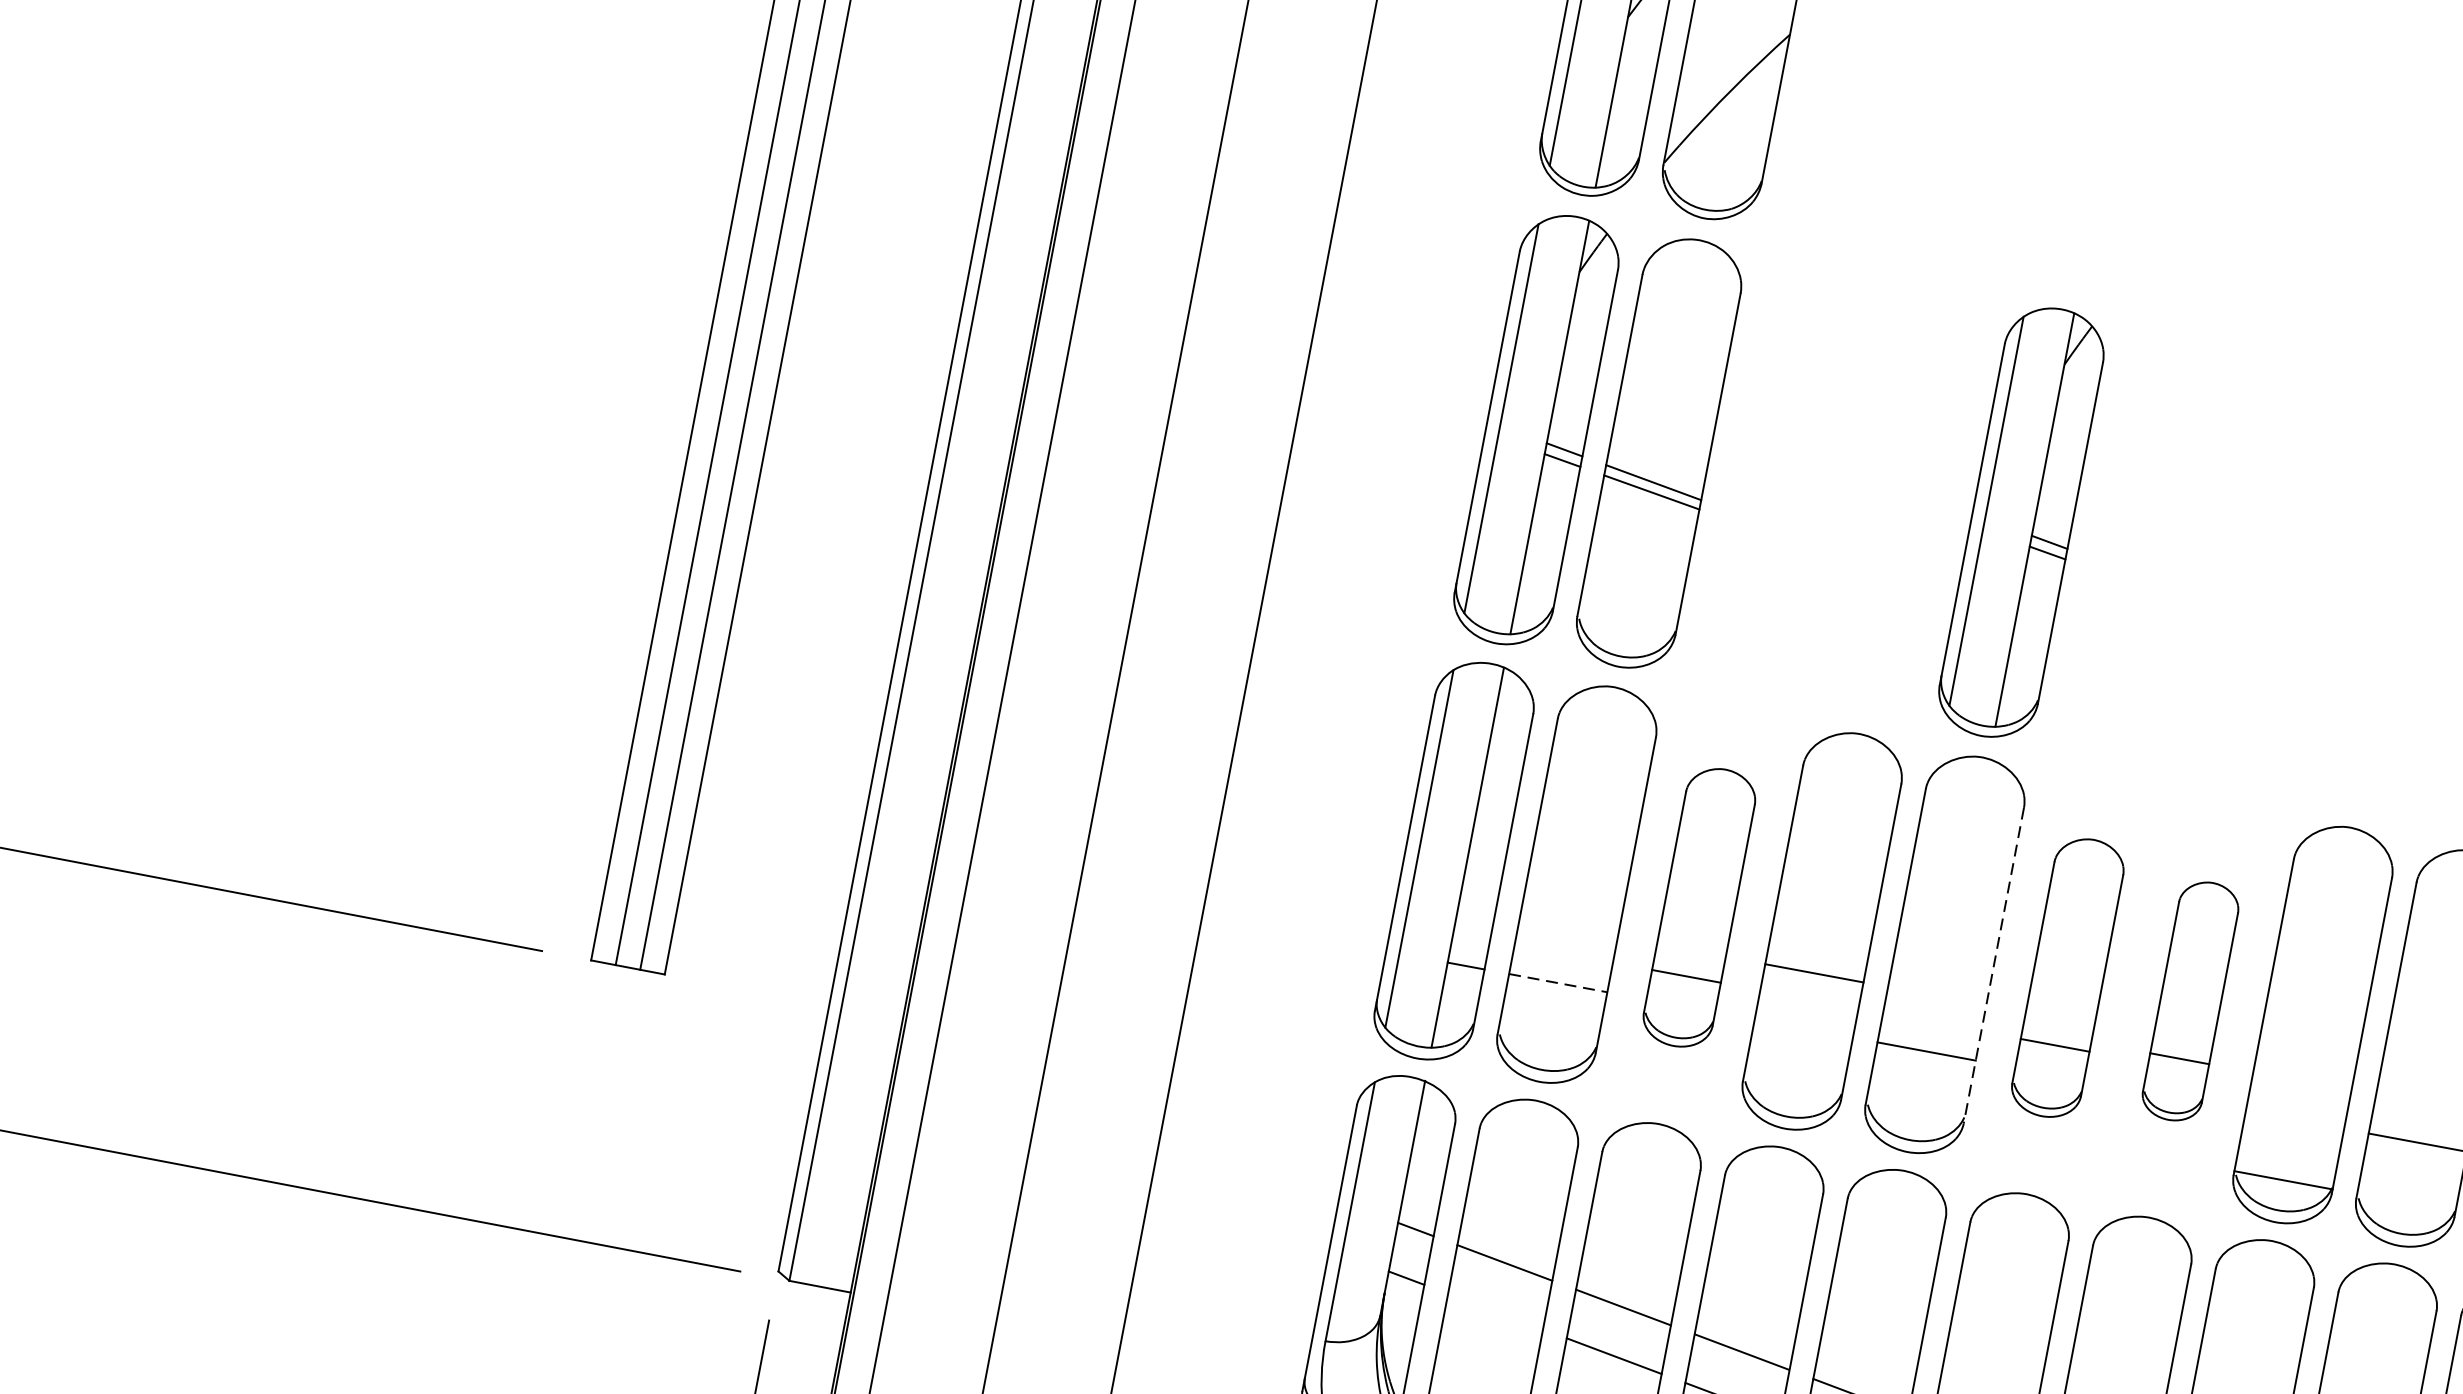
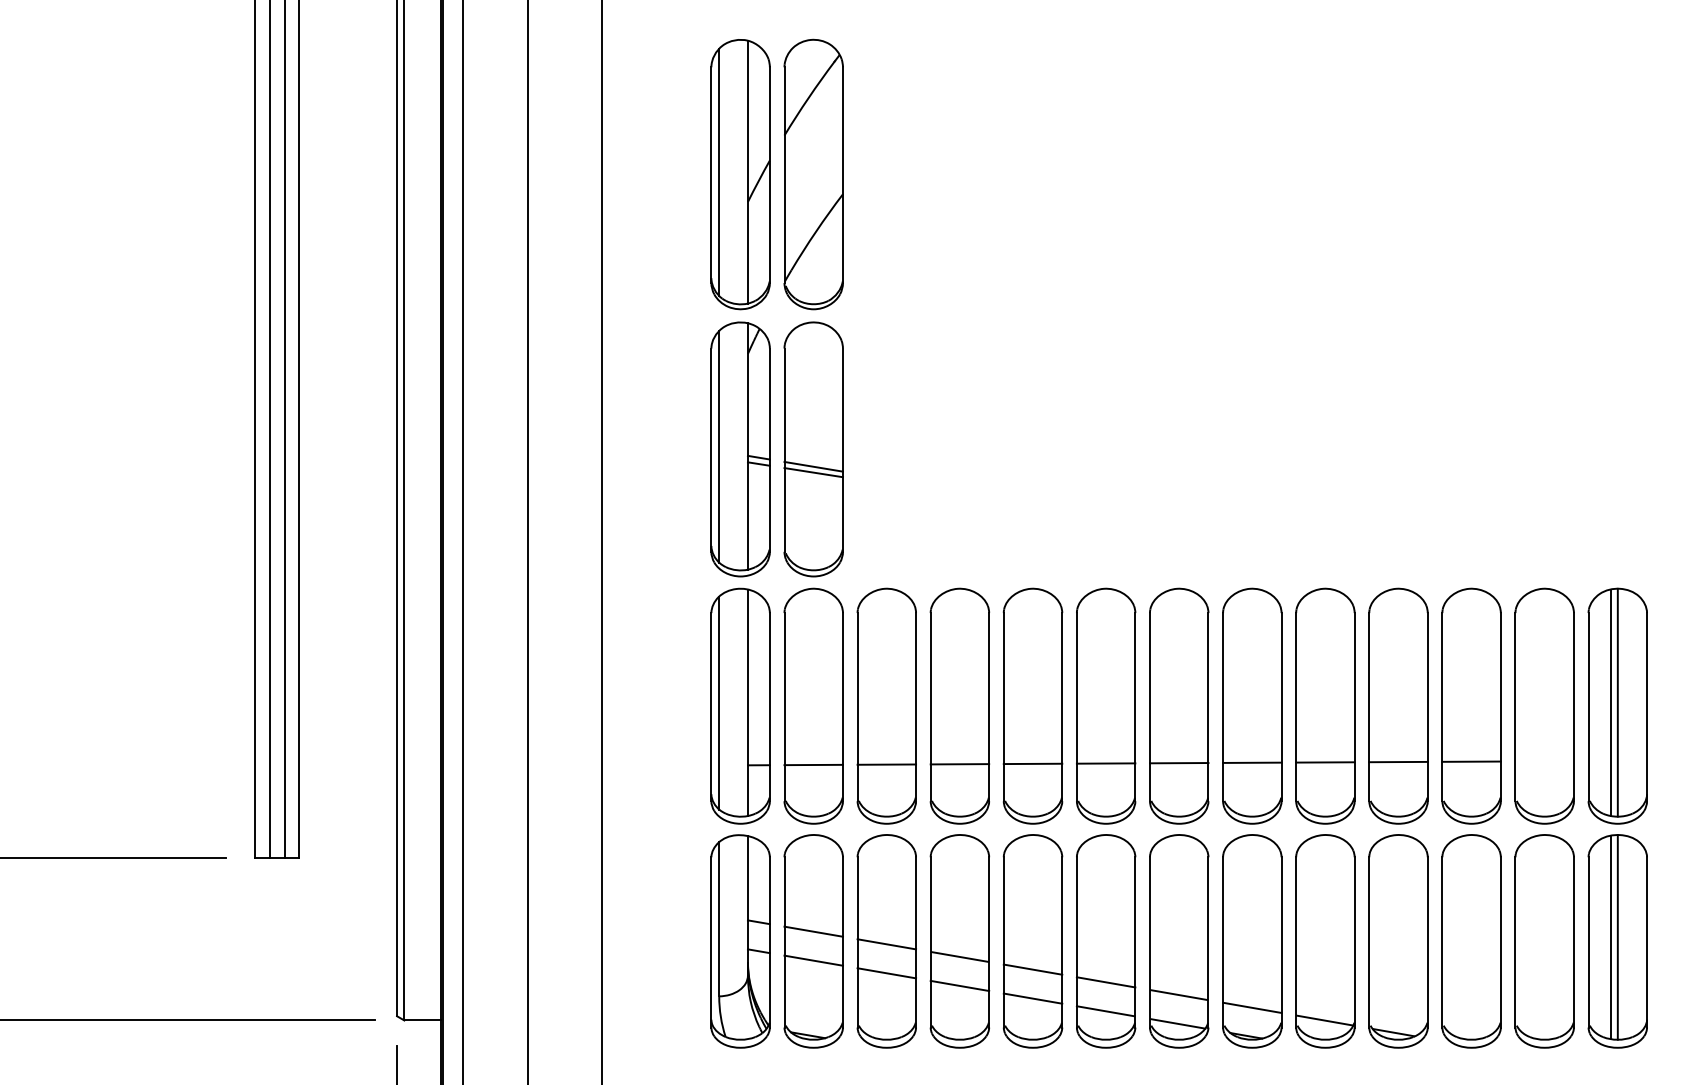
part: (2021, 522) -> (1029, 449), removed
part: (1699, 906) -> (886, 705), size x1.43
line: (1994, 966) -> (1062, 707), dashed -> solid
line: (1813, 973) -> (959, 764), moved
part: (2068, 977) -> (1106, 705), size x1.43
line: (1559, 982) -> (814, 764), dashed -> solid
part: (2191, 1000) -> (1179, 705), size x1.67
line: (2283, 1179) -> (1252, 762), moved
line: (1495, 1311) -> (813, 960), added

